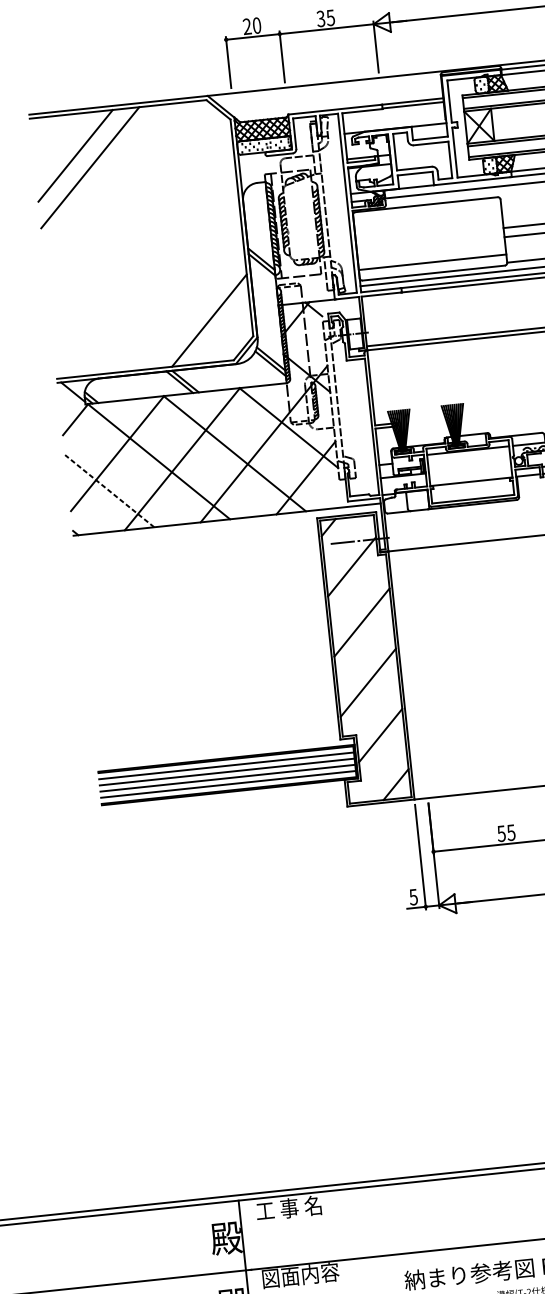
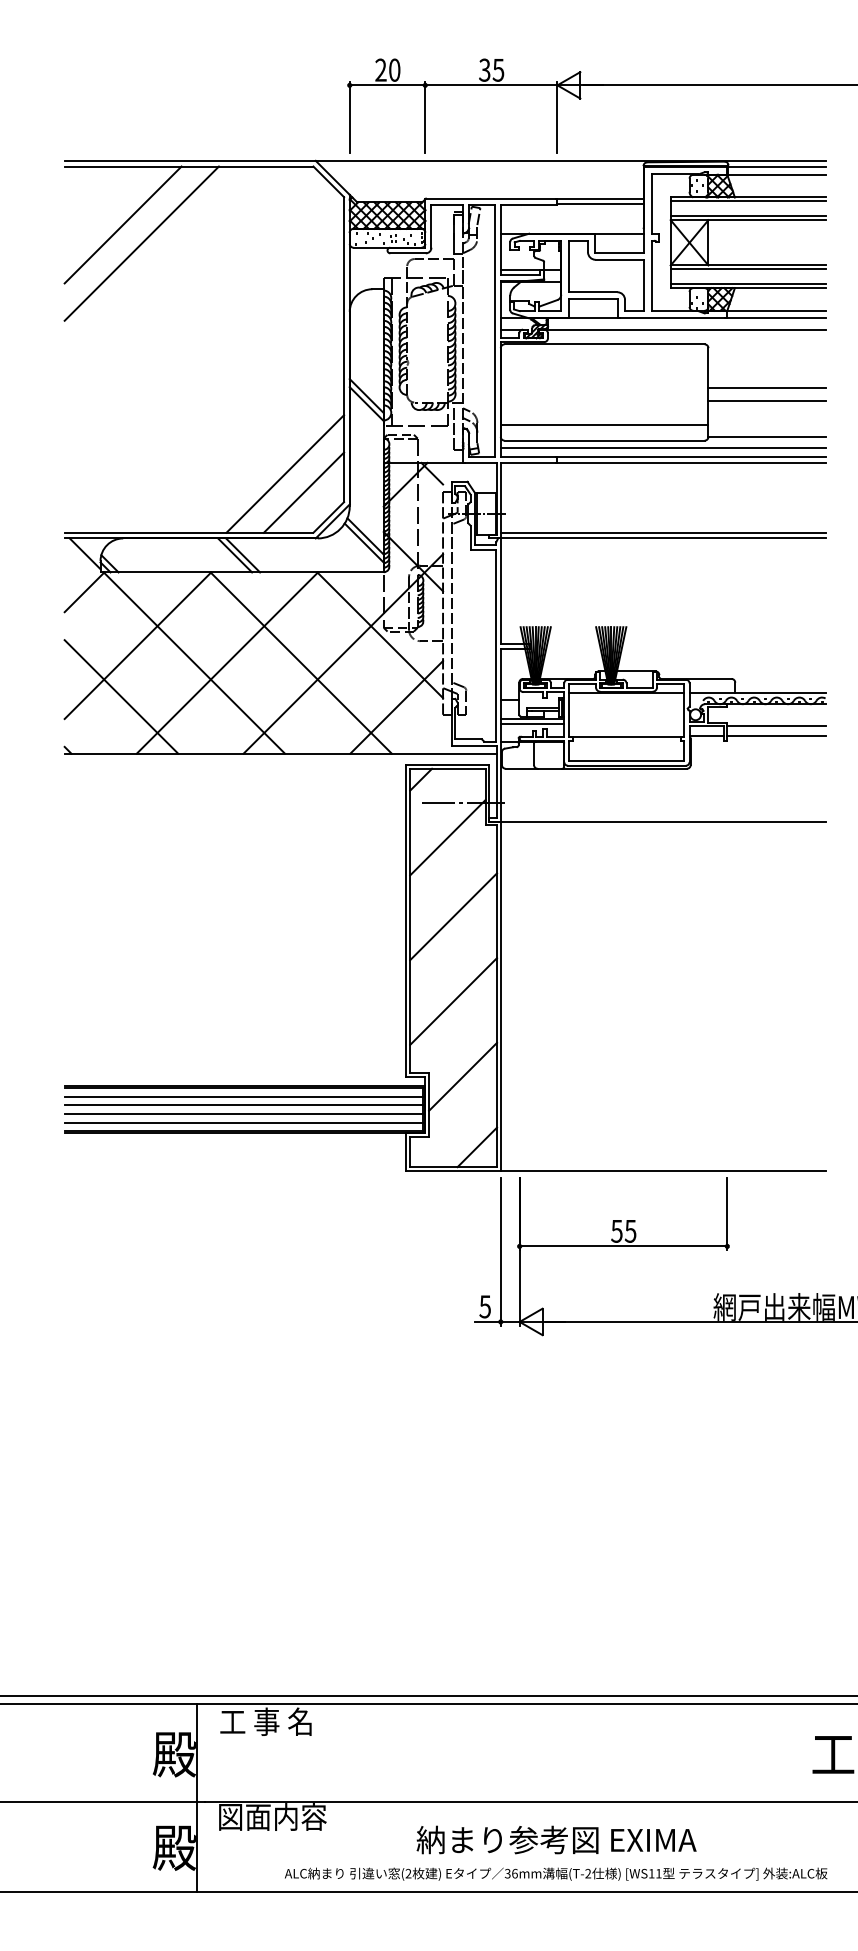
line: (223, 332) -> (303, 492), added
line: (403, 479) -> (532, 723), added
line: (109, 490) -> (121, 696), dashed -> solid

